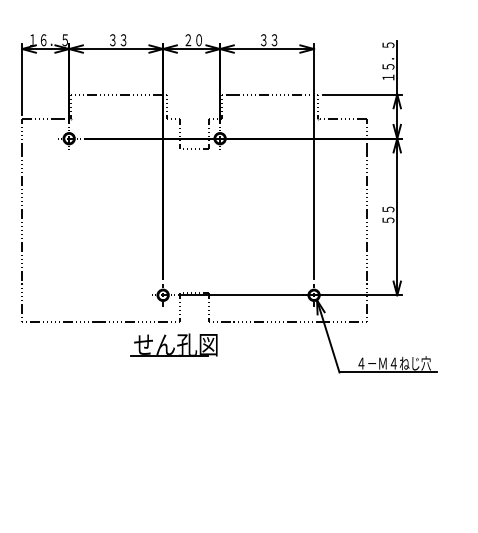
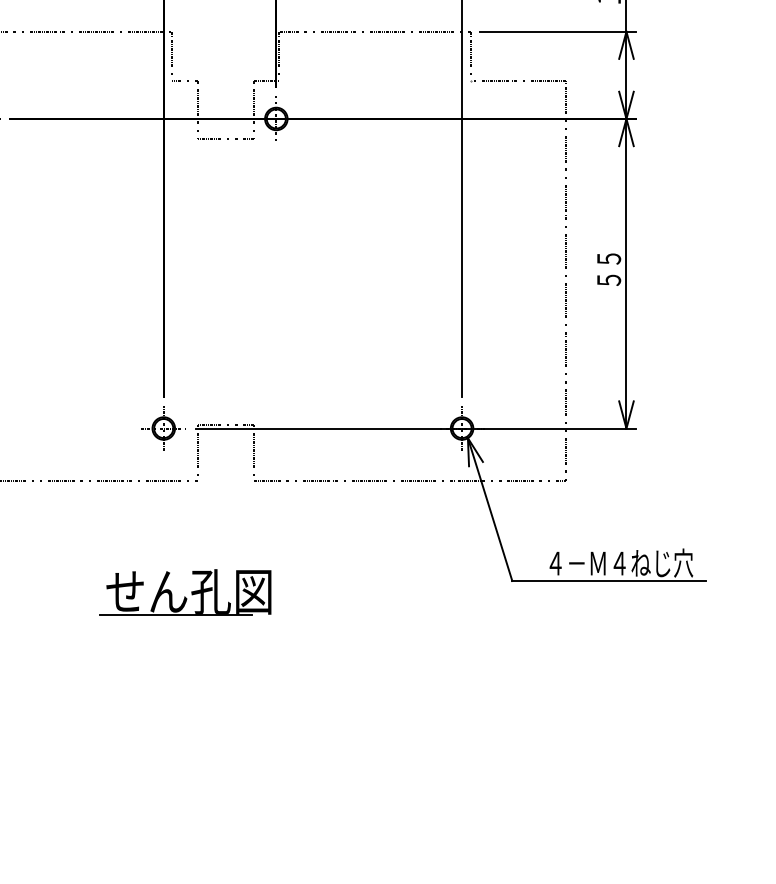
part: (173, 344) -> (184, 590), moved

